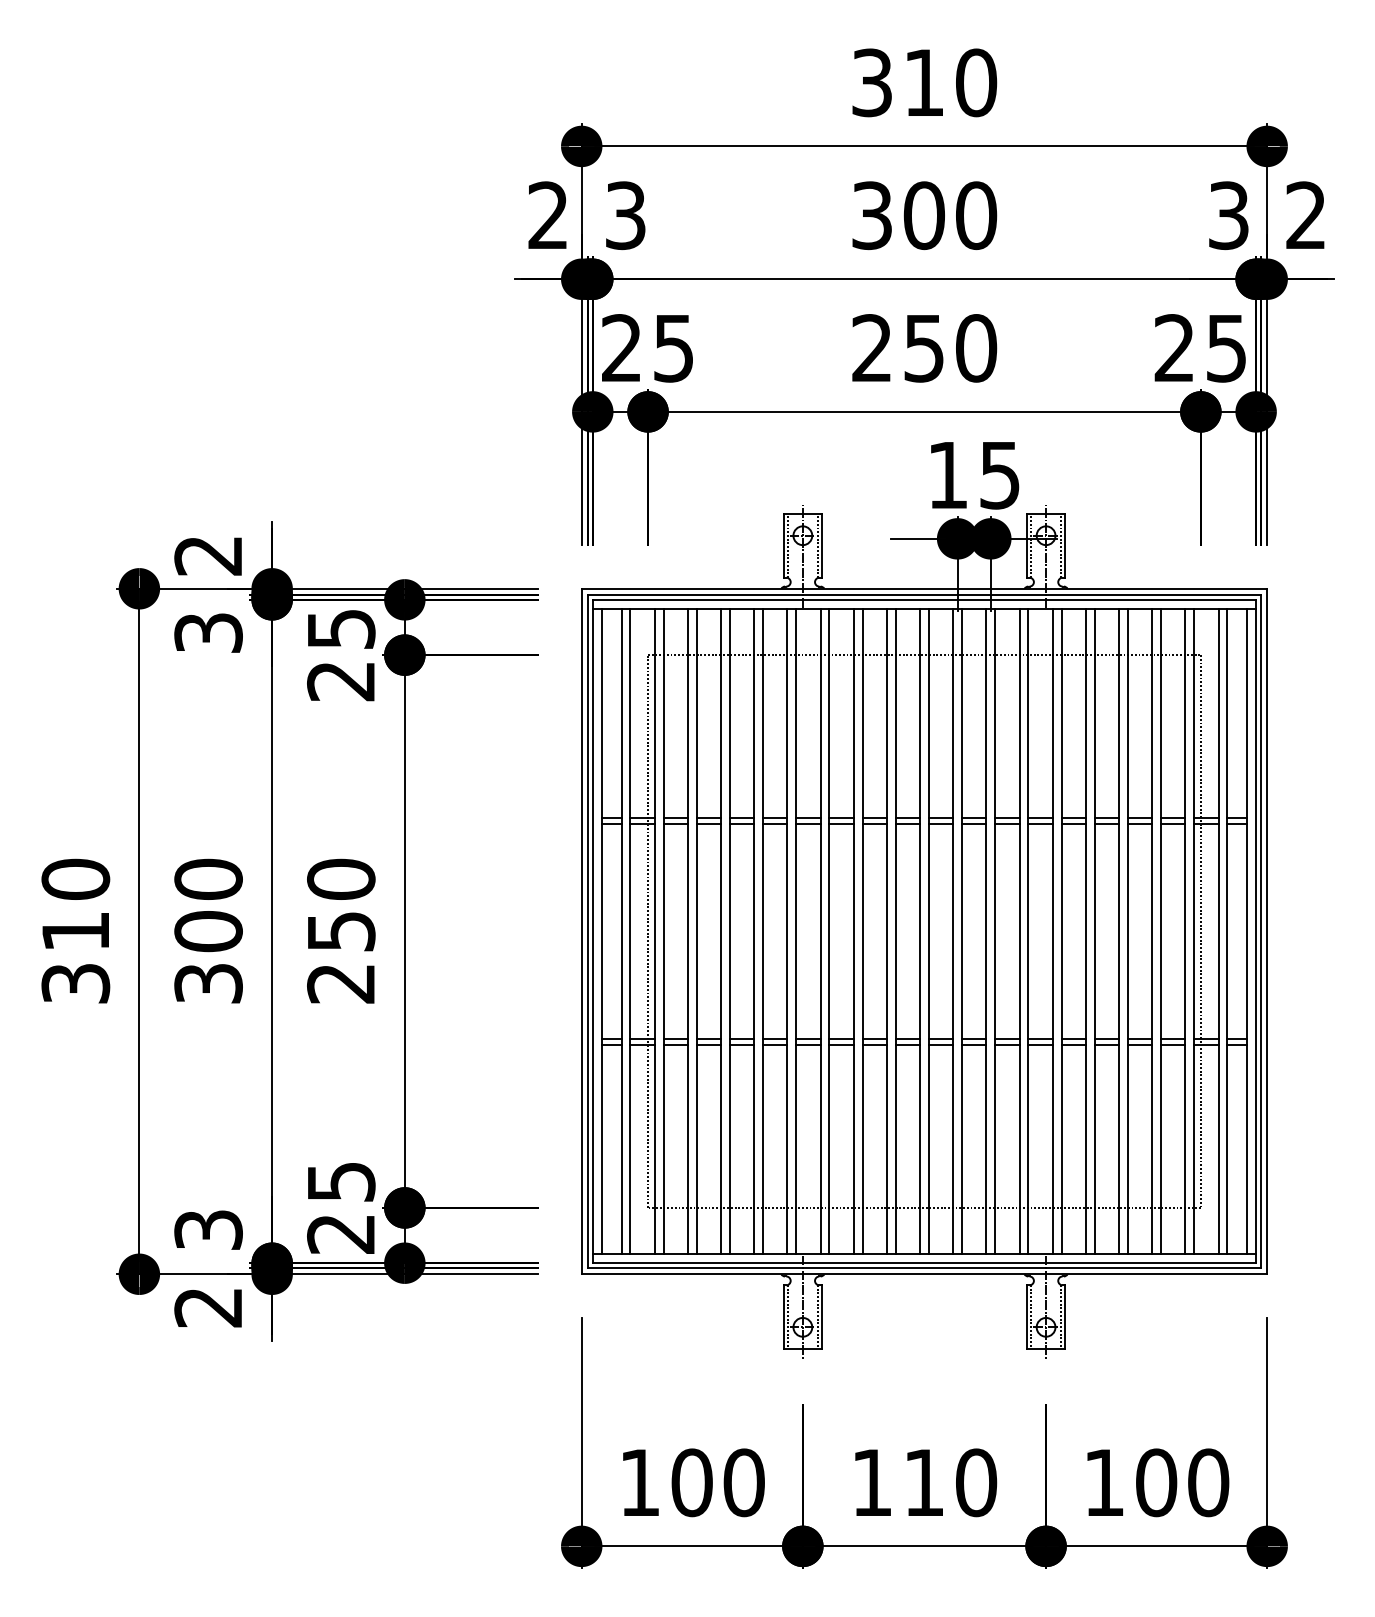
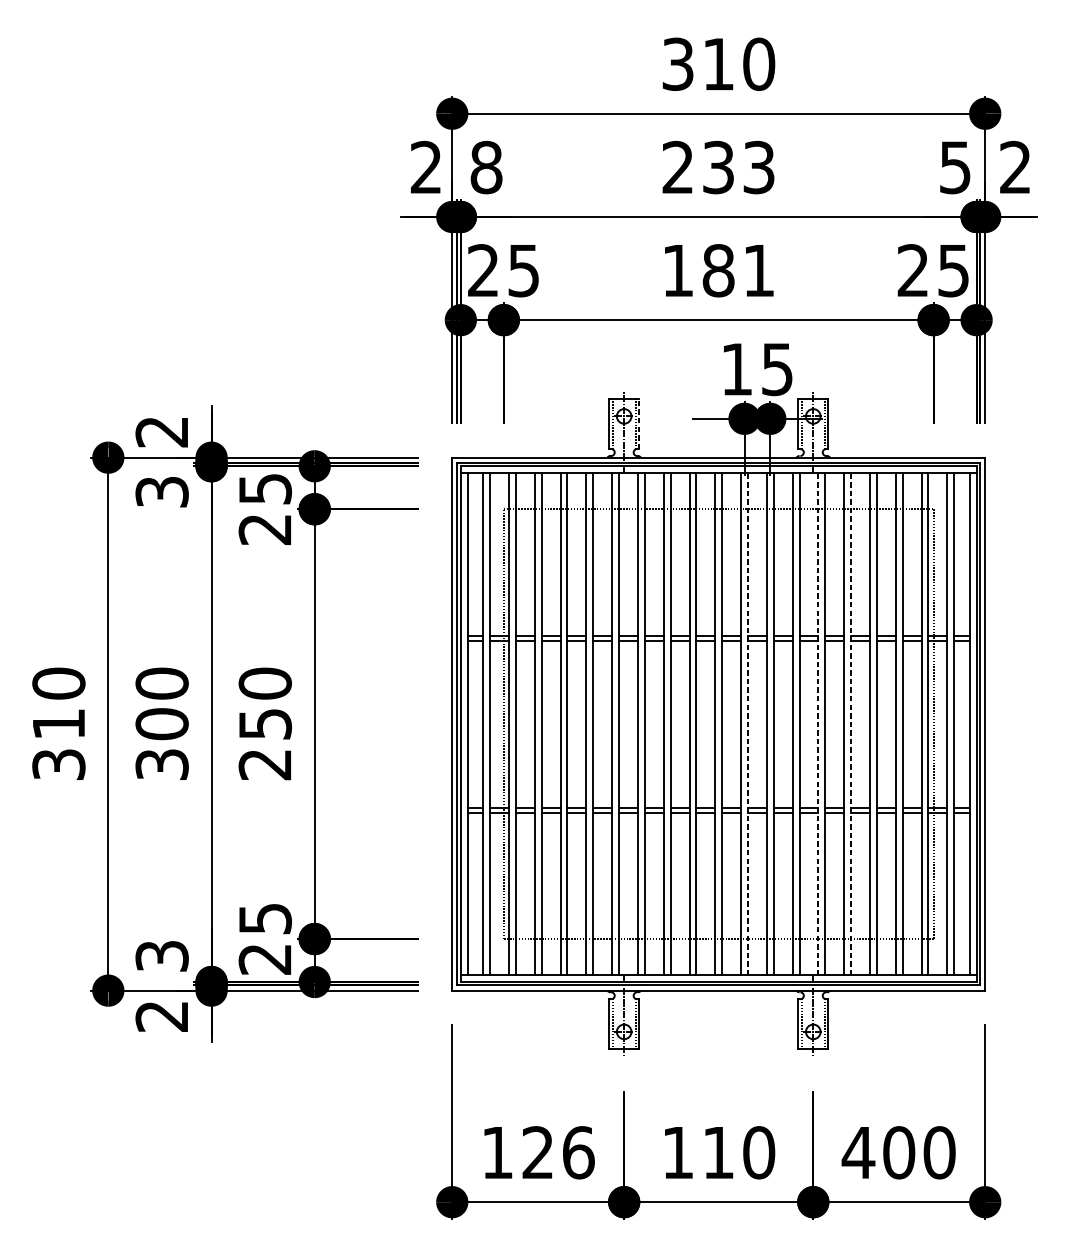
text: (625, 215) -> (486, 167), 3 -> 8
text: (924, 215) -> (718, 167), 300 -> 233
text: (1228, 215) -> (955, 167), 3 -> 5
text: (924, 348) -> (718, 270), 250 -> 181
line: (822, 545) -> (639, 424), solid -> dashed
line: (962, 931) -> (748, 724), solid -> dashed
line: (1052, 931) -> (818, 724), solid -> dashed
line: (1094, 931) -> (850, 724), solid -> dashed
text: (718, 1482) -> (558, 1152), 100 -> 126
text: (1103, 1482) -> (857, 1152), 100 -> 400

